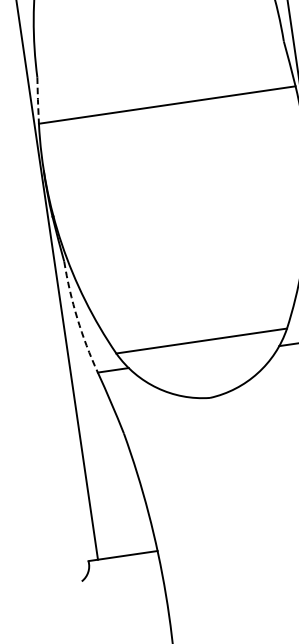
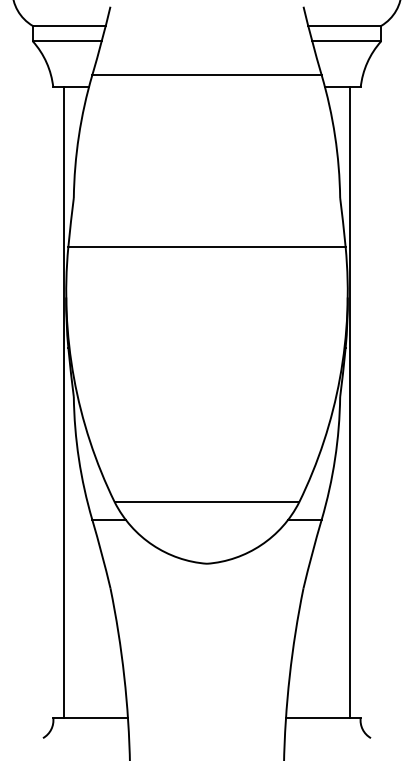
line: (37, 100) -> (70, 222), dashed -> solid
arc: (76, 317) -> (78, 458), dashed -> solid

